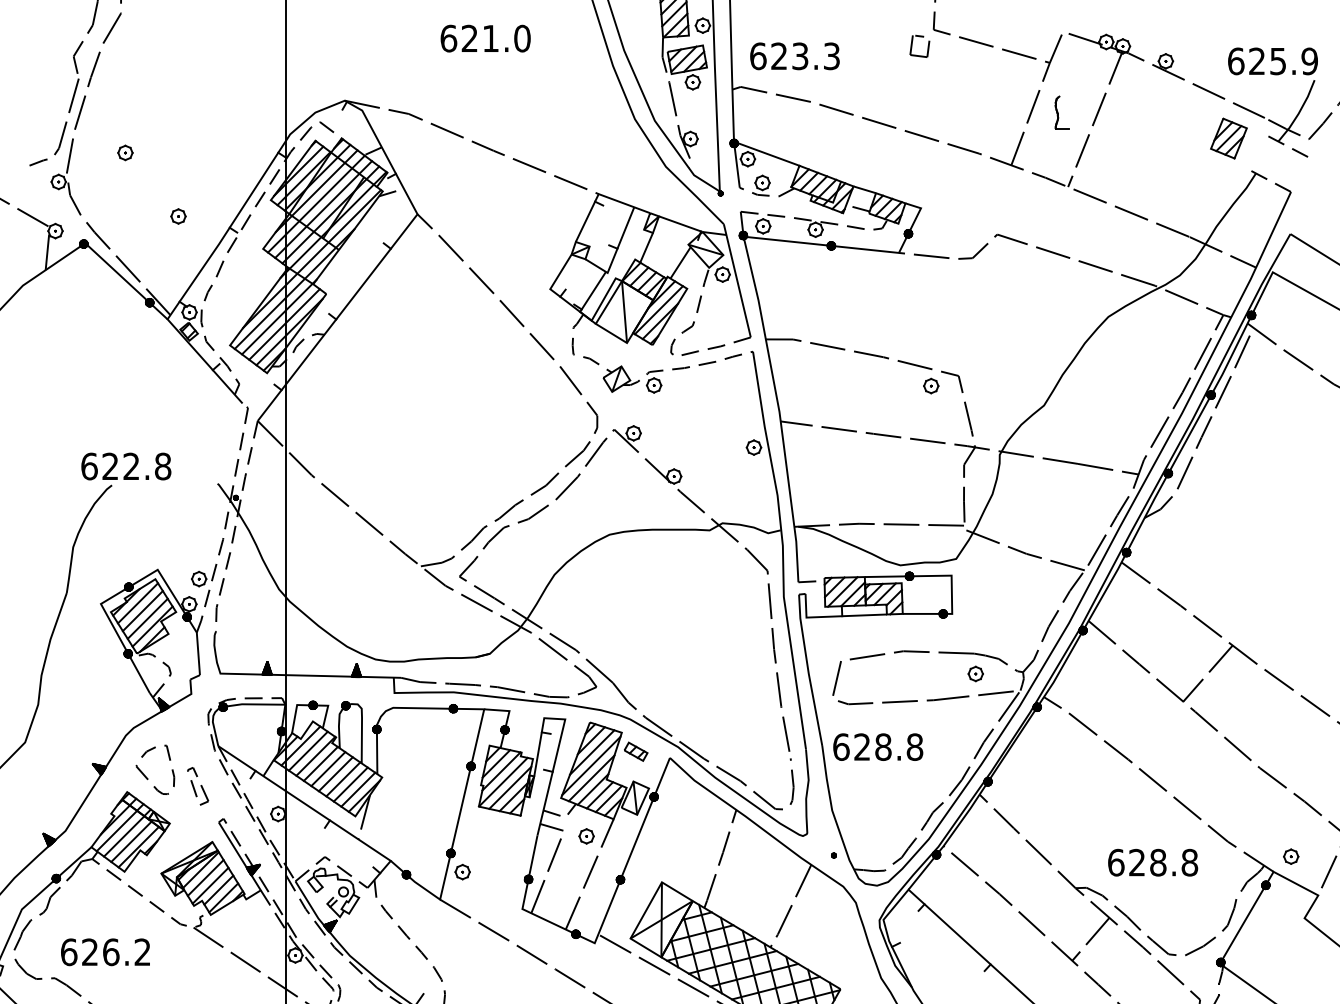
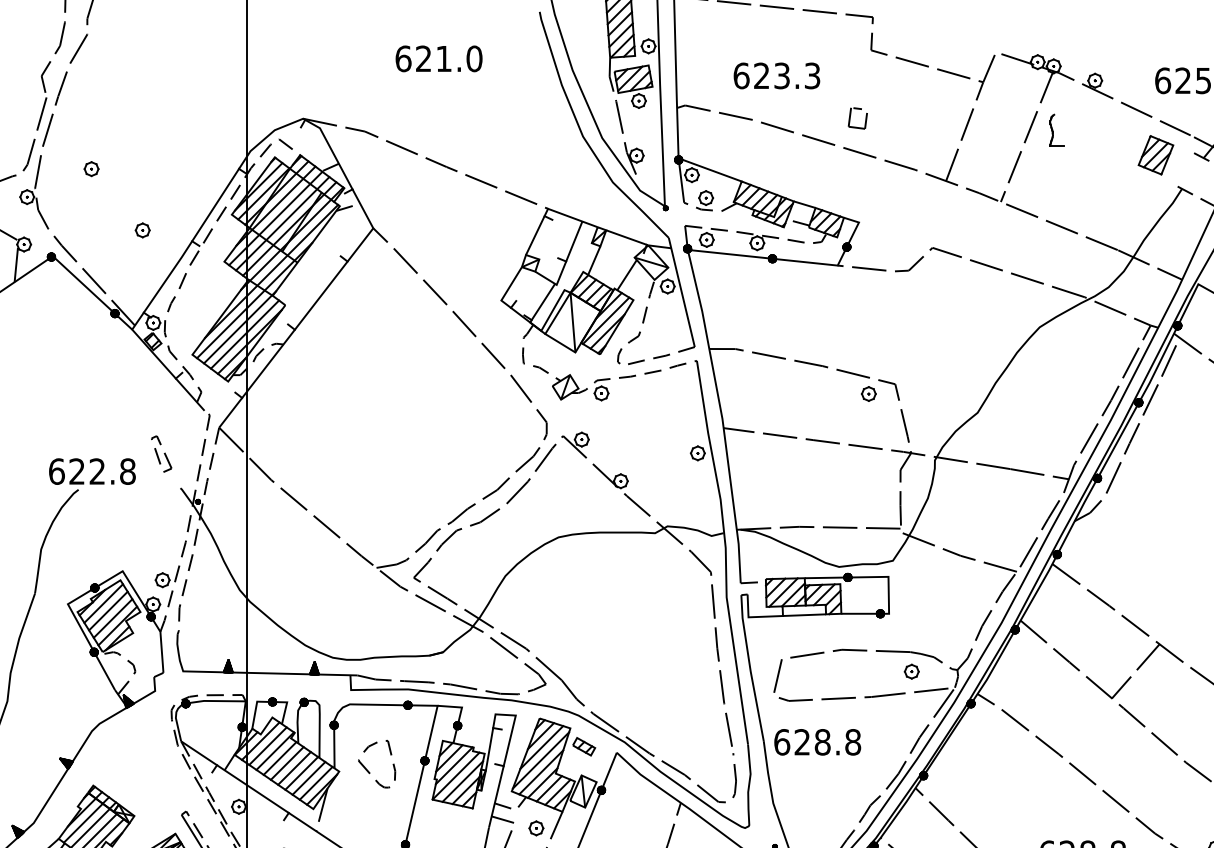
part: (912, 45) -> (850, 117), moved
text: (794, 56) -> (776, 76), moved
part: (1061, 112) -> (1056, 130), moved
part: (147, 777) -> (369, 771), moved
part: (198, 786) -> (162, 454), moved

